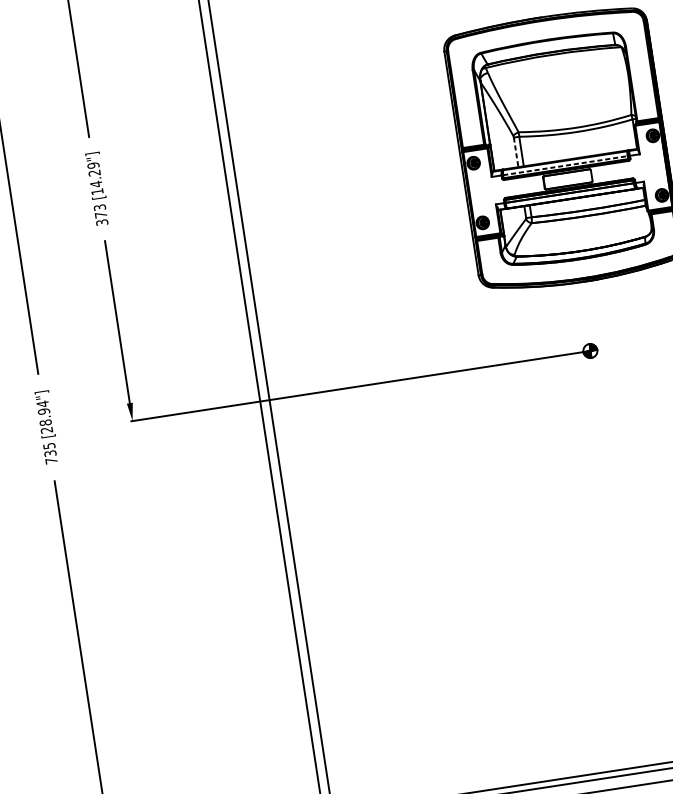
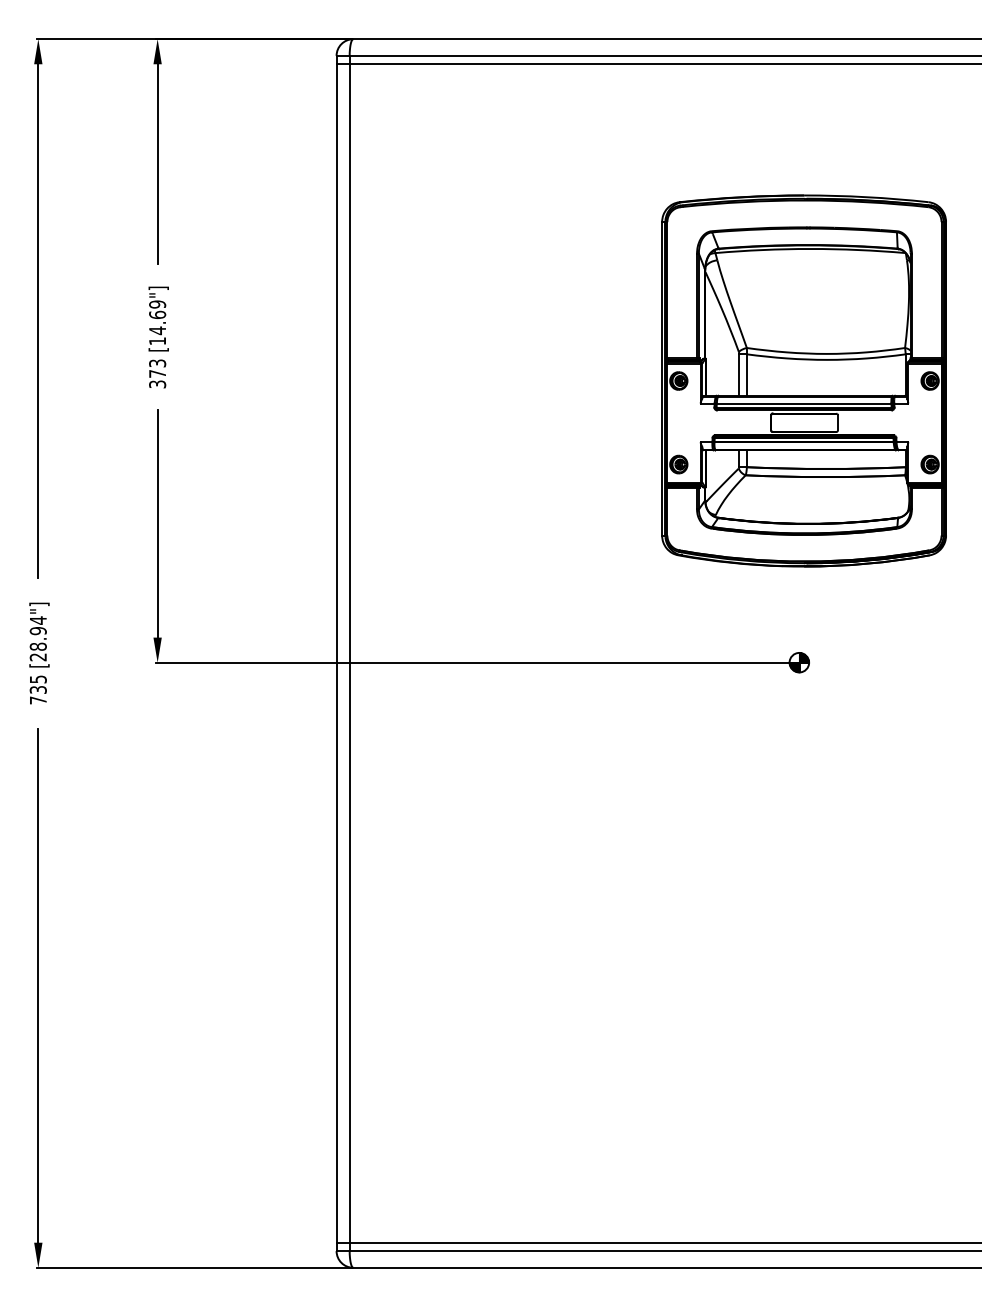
line: (516, 152) -> (739, 375), dashed -> solid
line: (565, 165) -> (804, 403), dashed -> solid
text: (94, 172) -> (157, 314), [14.29"] -> [14.69"]

